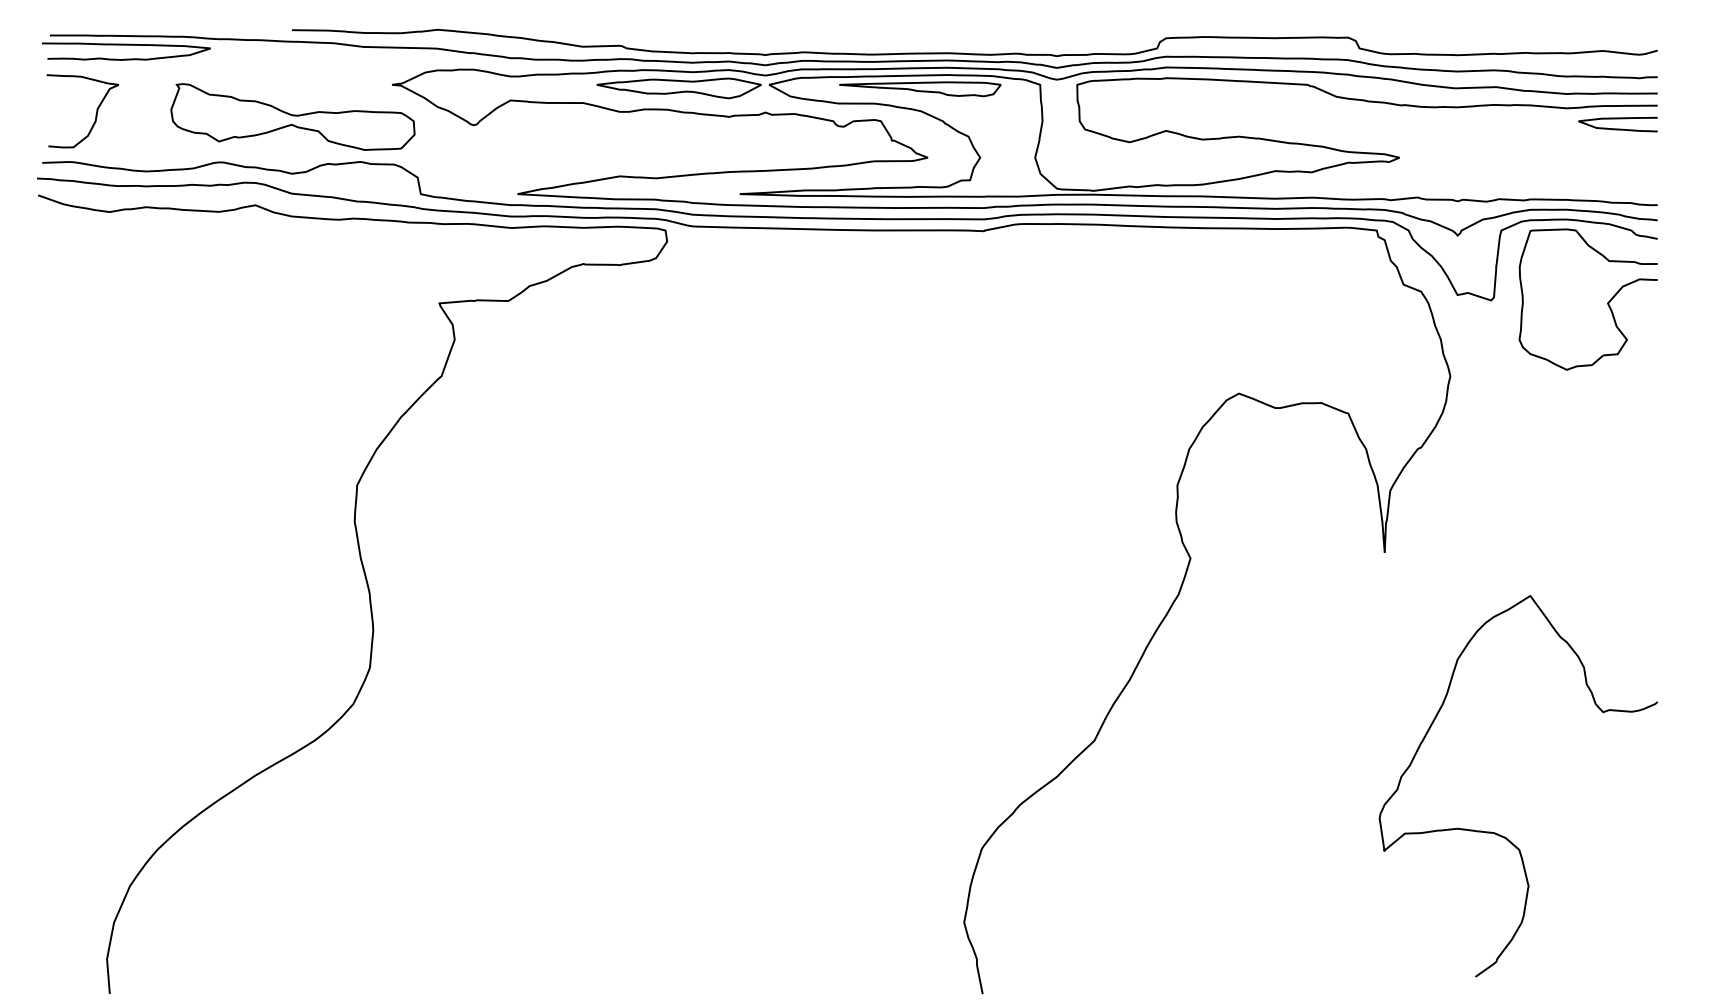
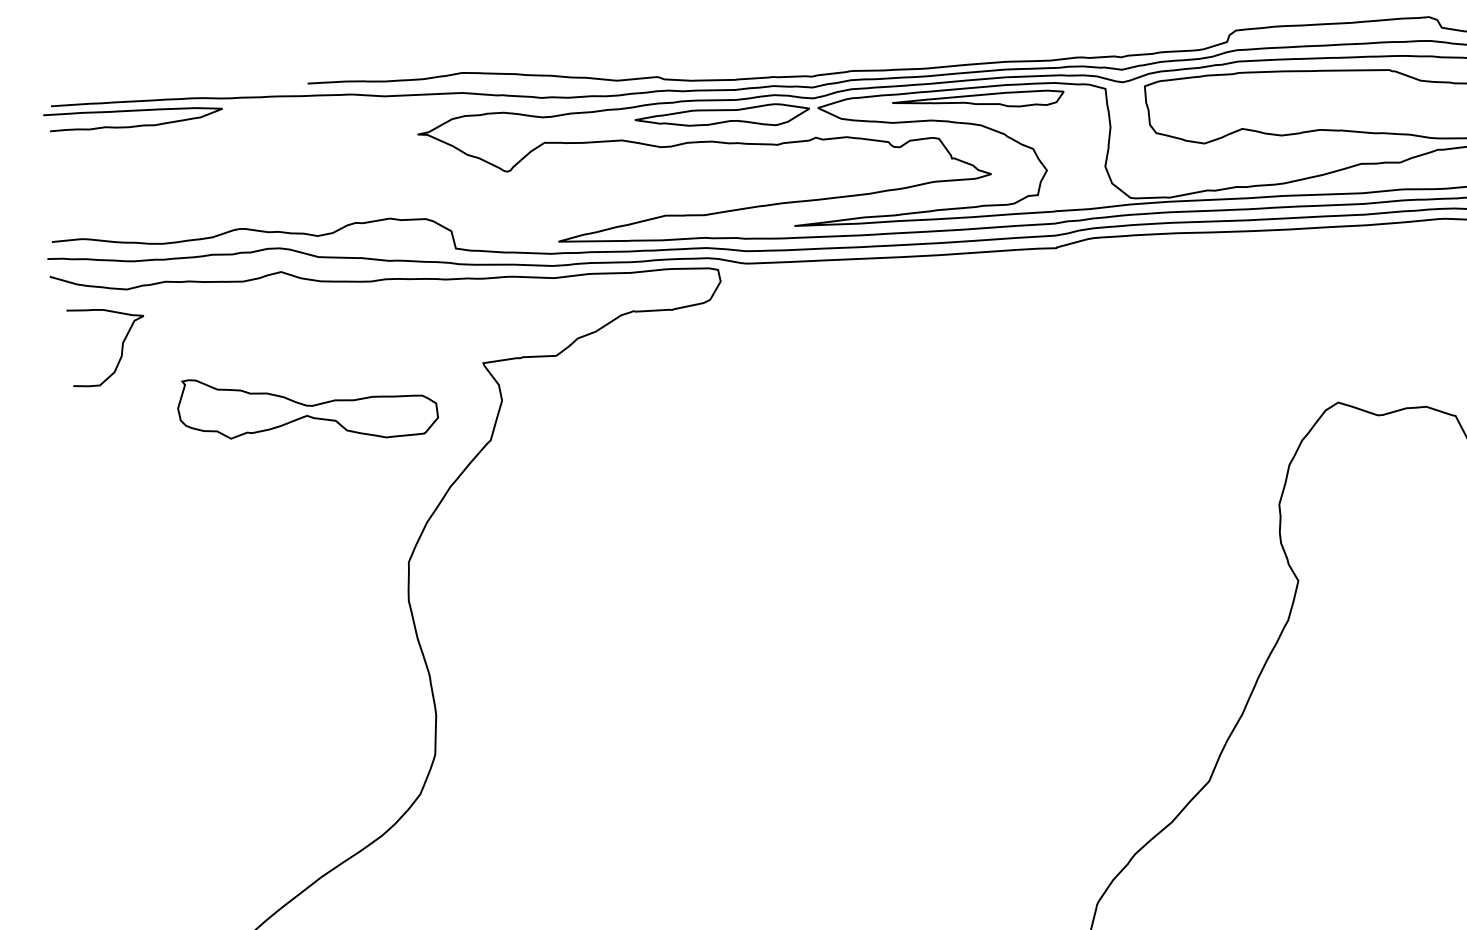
curve: (95, 114) -> (121, 348), moved
part: (292, 116) -> (307, 406), moved

